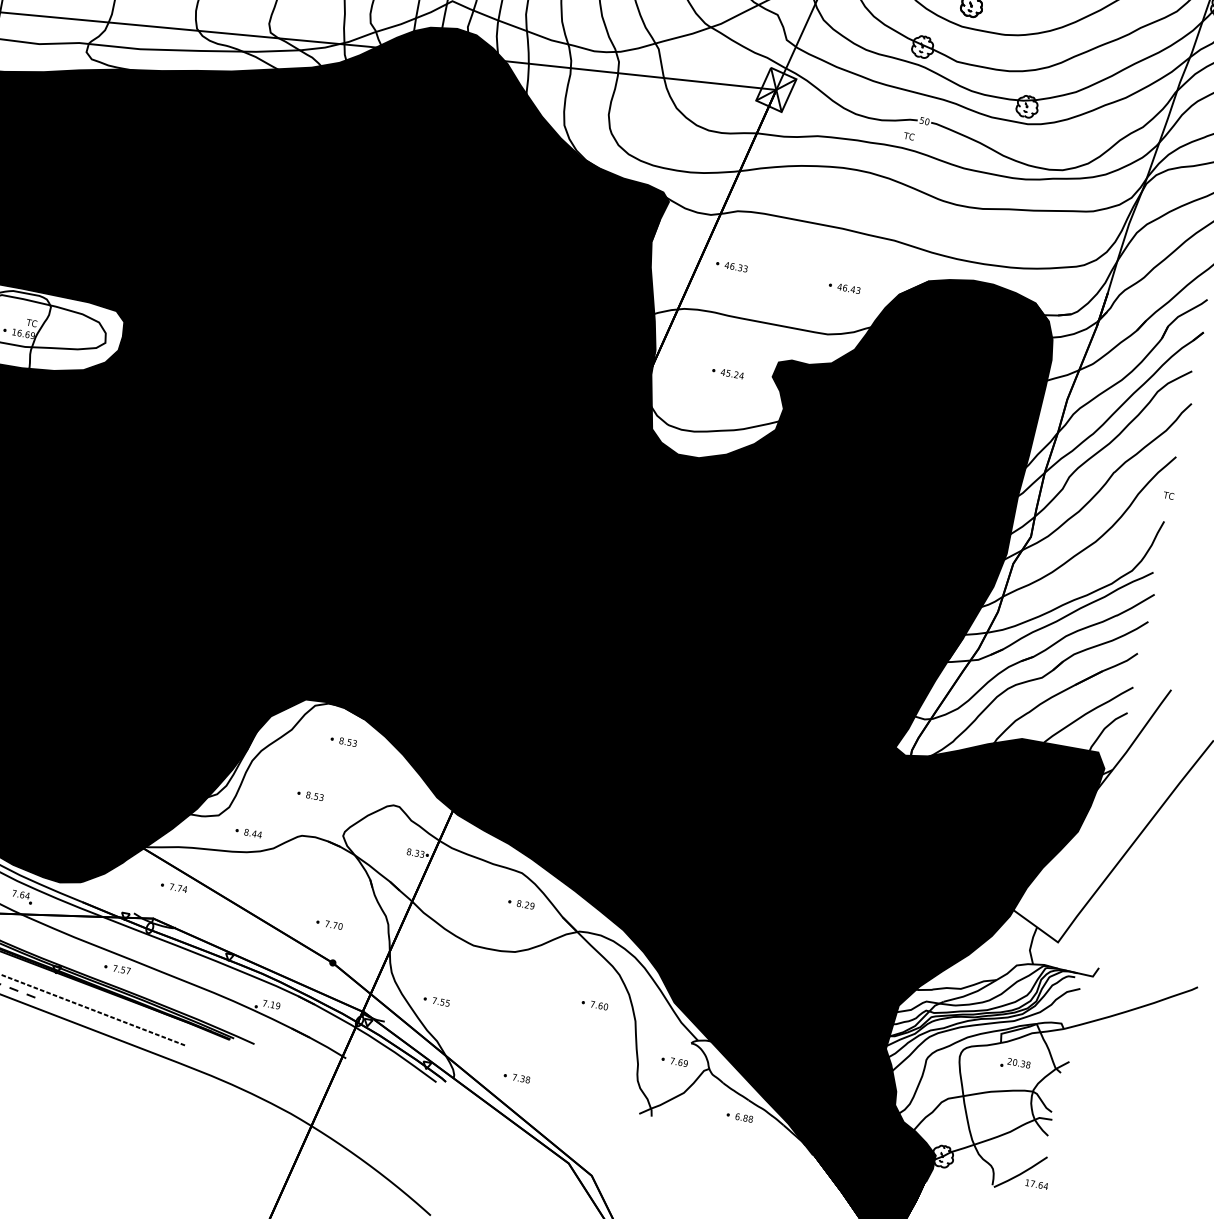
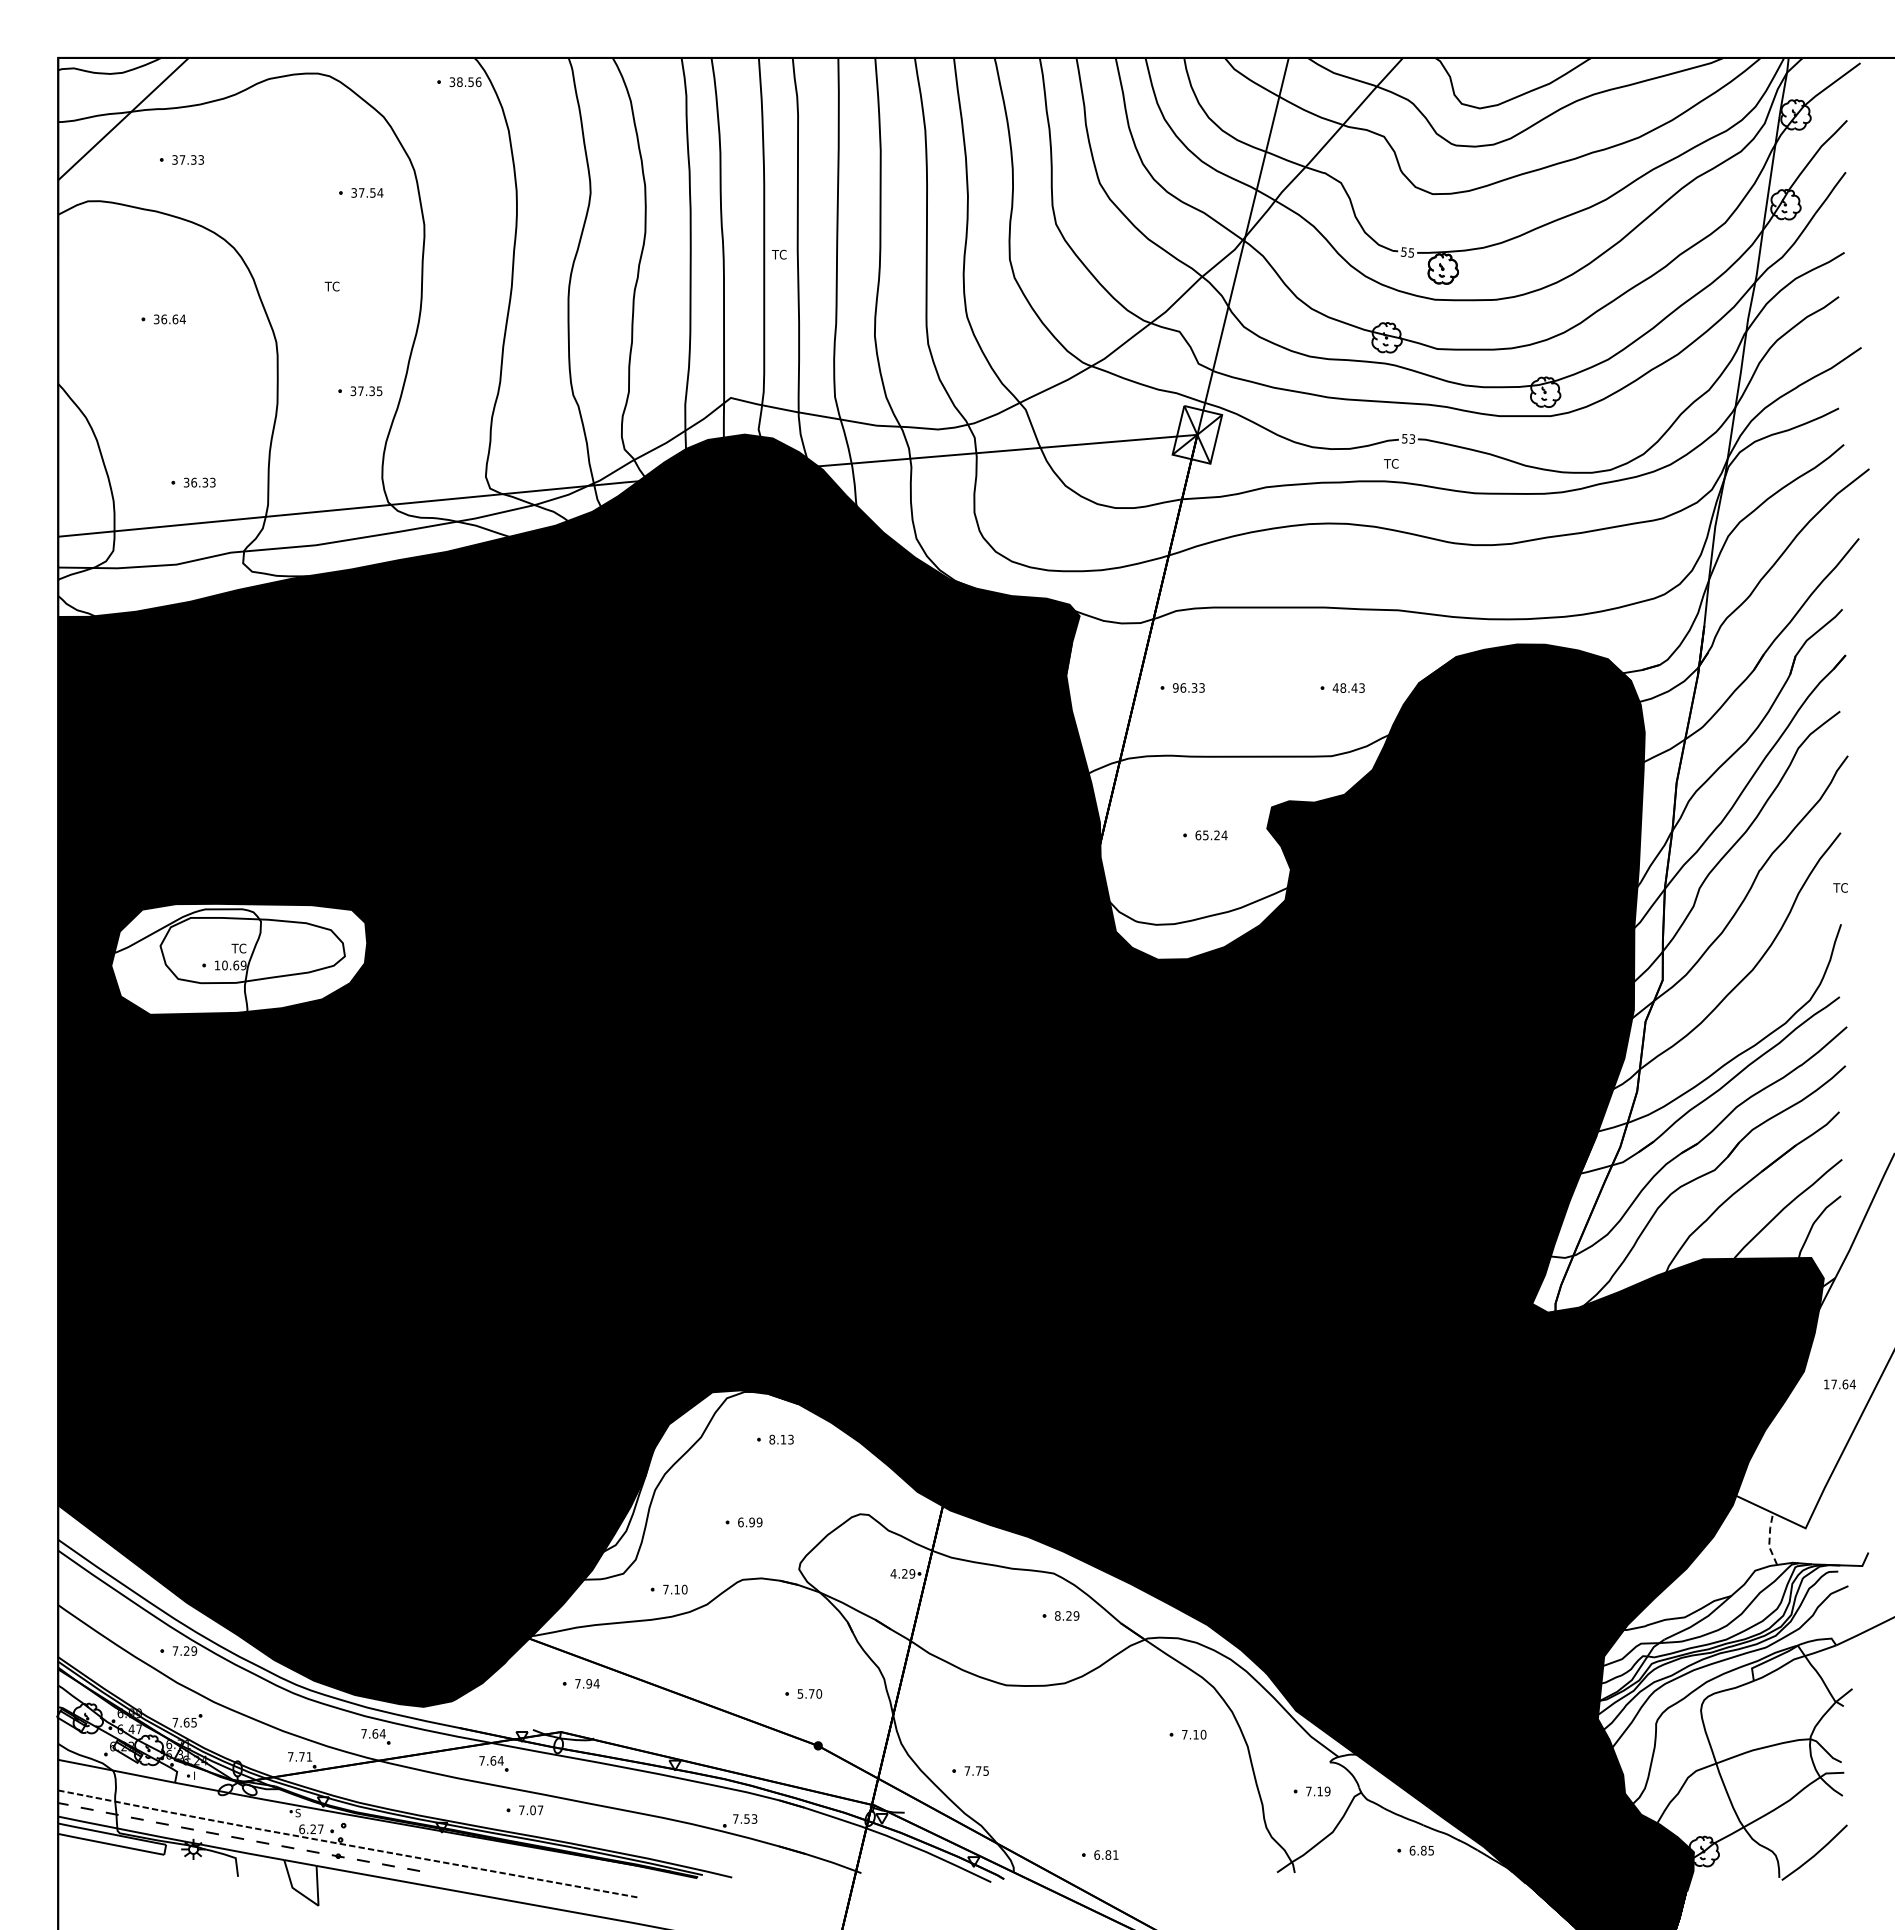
text: (927, 121) -> (1412, 438), 50 -> 53
text: (726, 265) -> (1175, 687), 46.33 -> 96.33
text: (845, 287) -> (1343, 687), 46.43 -> 48.43
text: (19, 332) -> (224, 964), 16.69 -> 10.69
text: (723, 372) -> (1198, 835), 45.24 -> 65.24
text: (349, 742) -> (783, 1439), 8.53 -> 8.13
text: (315, 796) -> (750, 1522), 8.53 -> 6.99
text: (253, 833) -> (675, 1589), 8.44 -> 7.10
text: (415, 852) -> (902, 1573), 8.33 -> 4.29
text: (180, 888) -> (589, 1683), 7.74 -> 7.94
text: (327, 923) -> (800, 1693), 7.70 -> 5.70
part: (101, 931) -> (493, 1763), added
line: (1031, 945) -> (1769, 1539), solid -> dashed
text: (122, 970) -> (532, 1810), 7.57 -> 7.07
text: (442, 1001) -> (978, 1770), 7.55 -> 7.75
text: (275, 1005) -> (750, 1818), 7.19 -> 7.53
text: (600, 1005) -> (1195, 1734), 7.60 -> 7.10
text: (680, 1062) -> (1320, 1791), 7.69 -> 7.19
part: (1015, 1064) -> (1779, 1706), removed
text: (521, 1078) -> (1106, 1854), 7.38 -> 6.81
text: (751, 1119) -> (1431, 1850), 6.88 -> 6.85
text: (1036, 1184) -> (1839, 1384), moved

